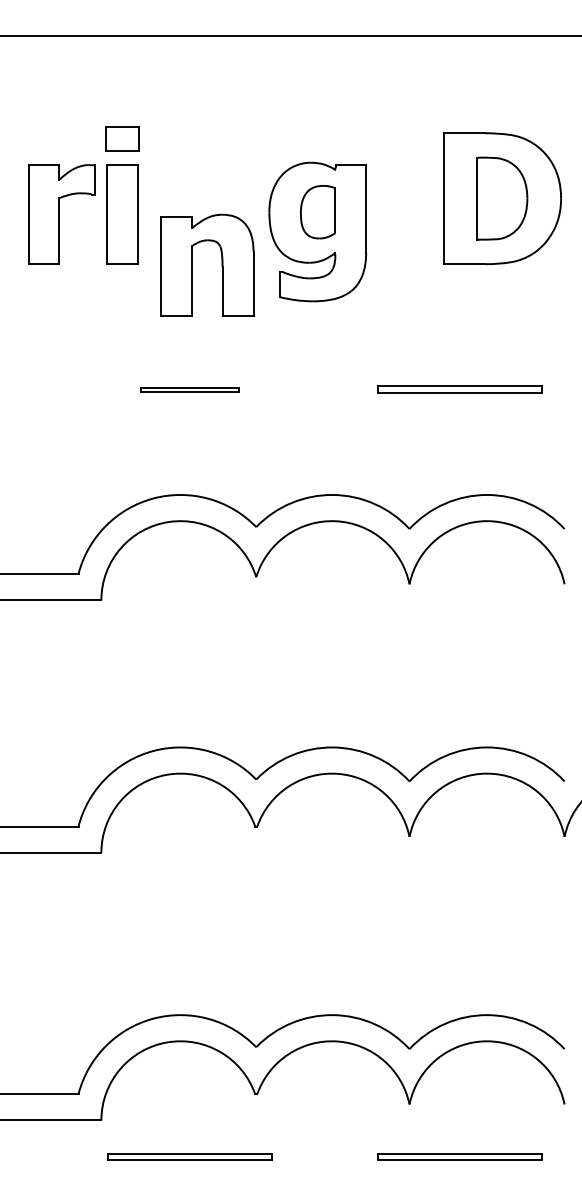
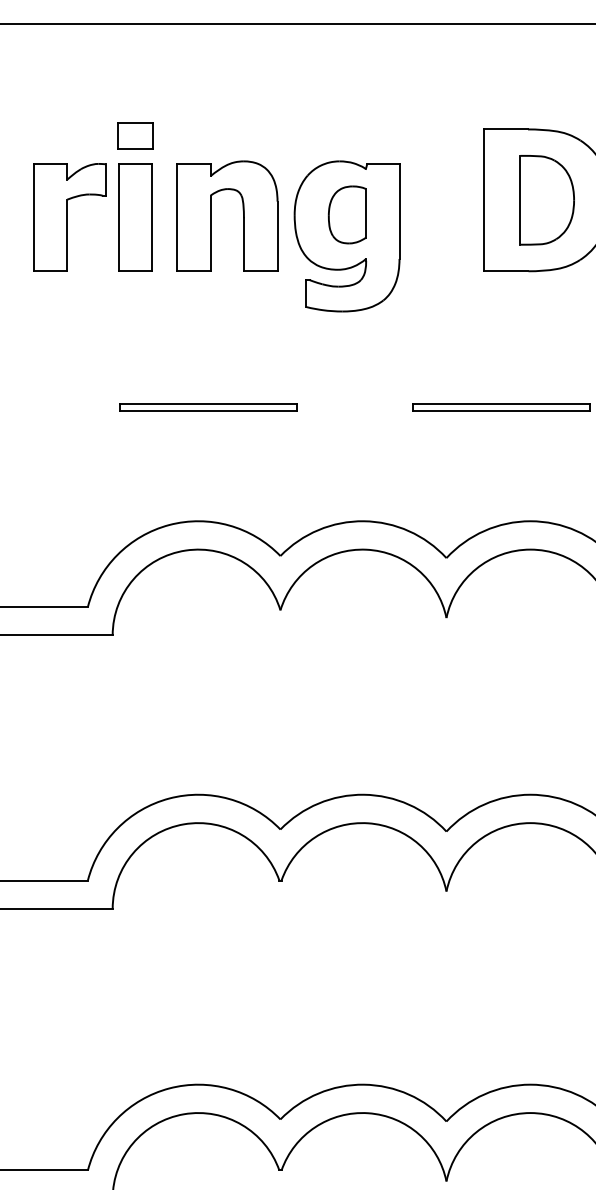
part: (221, 264) -> (242, 215), moved
part: (189, 389) -> (208, 407), size x1.67

